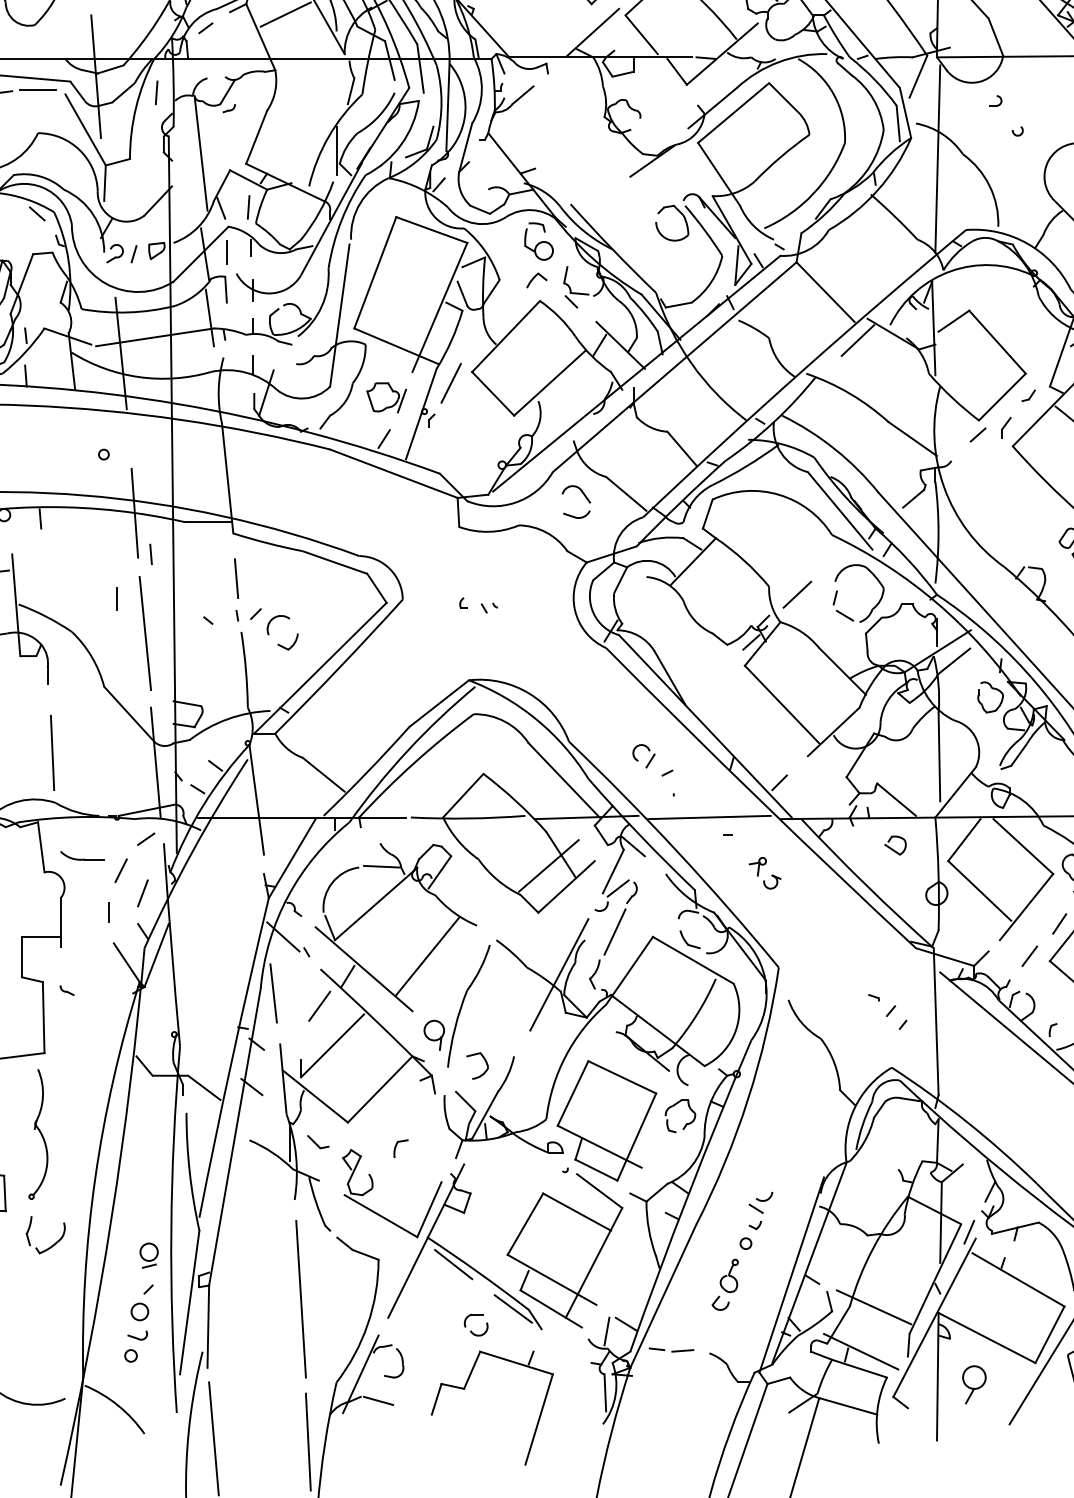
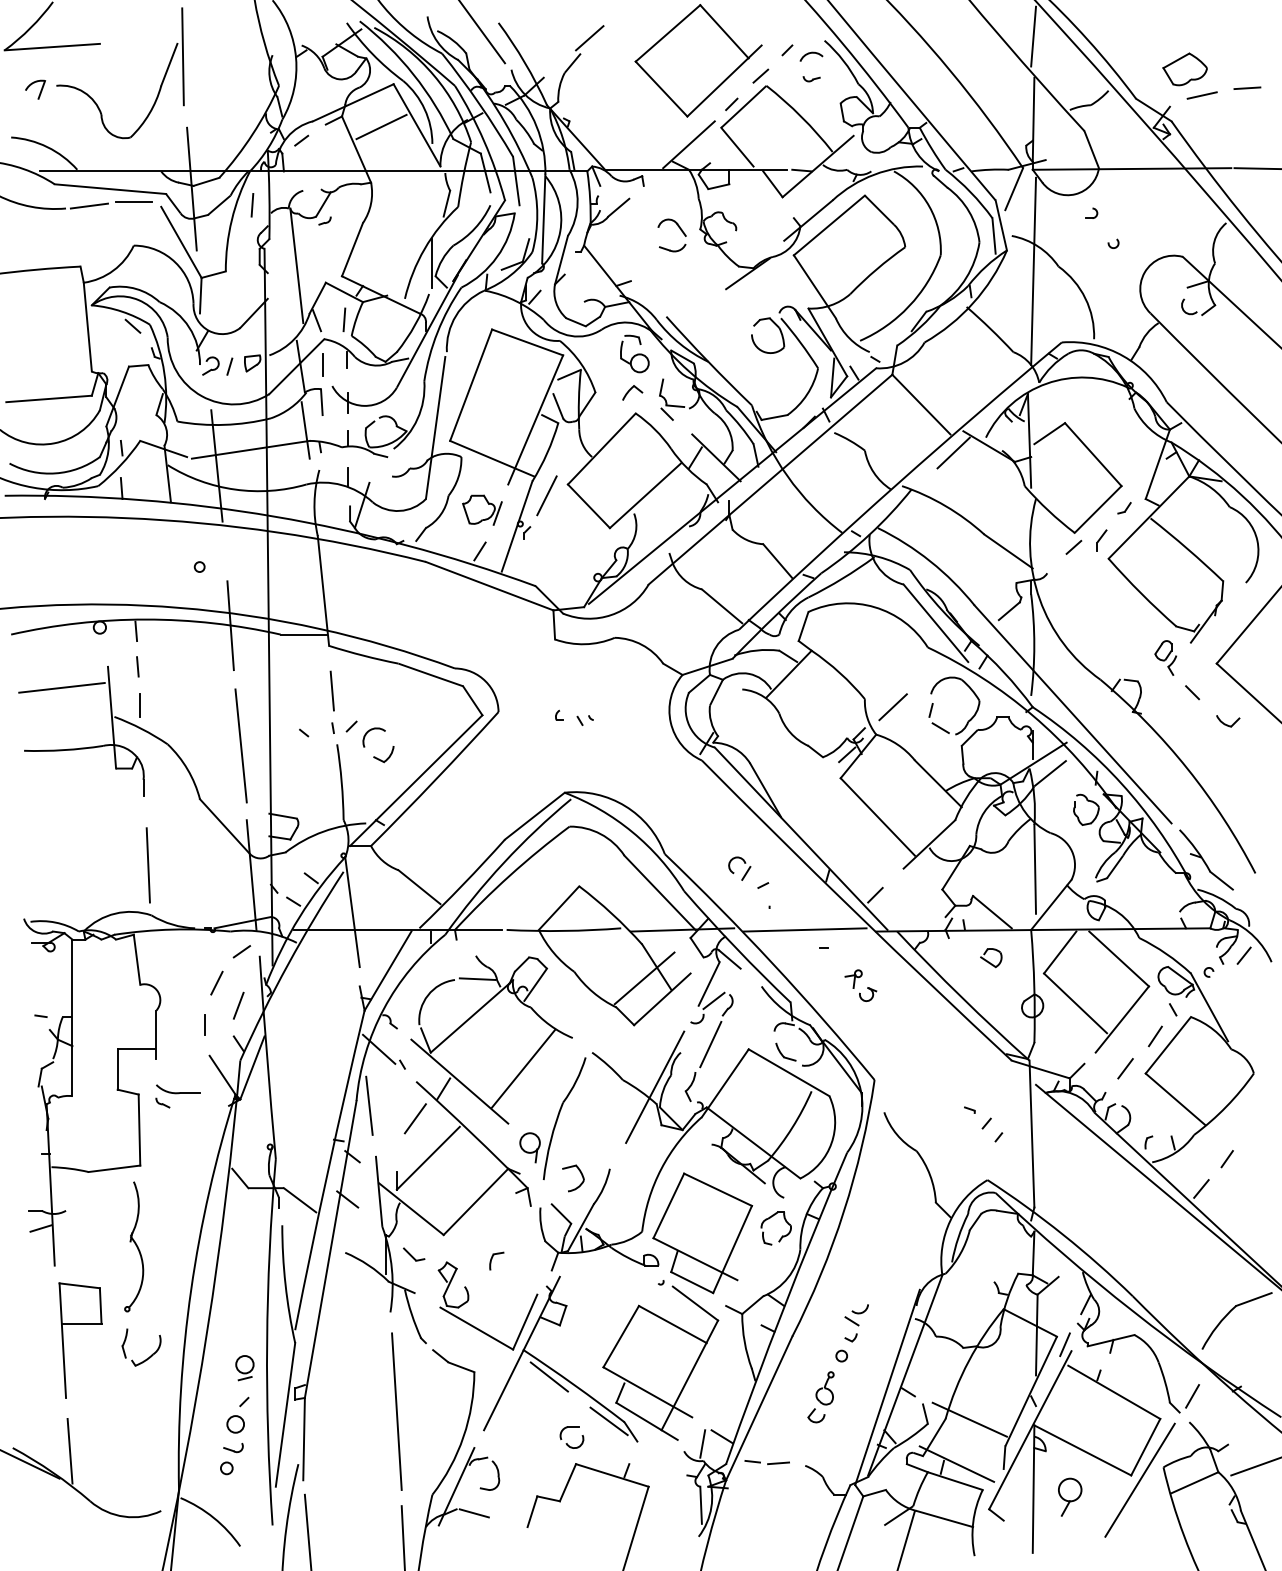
part: (584, 497) -> (680, 230), moved
line: (150, 554) -> (137, 666), moved
line: (115, 599) -> (139, 705), moved
part: (82, 856) -> (178, 1089), moved

